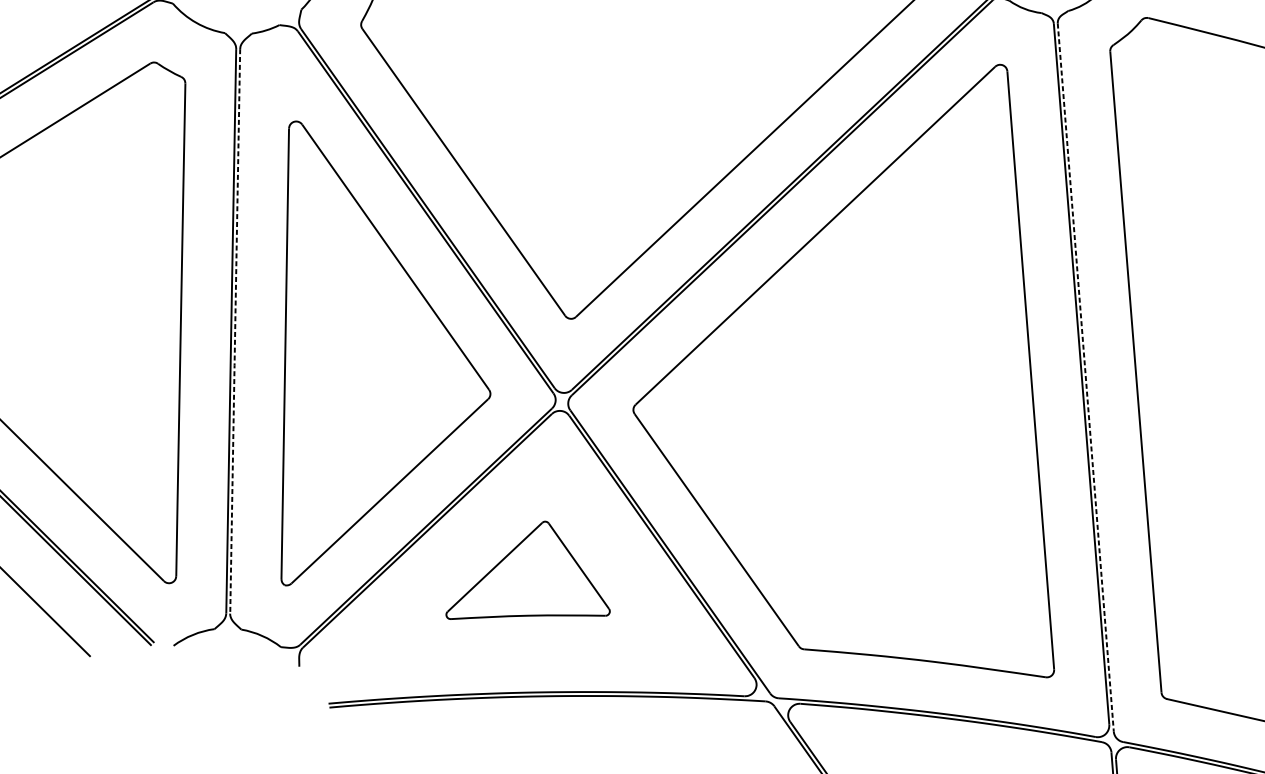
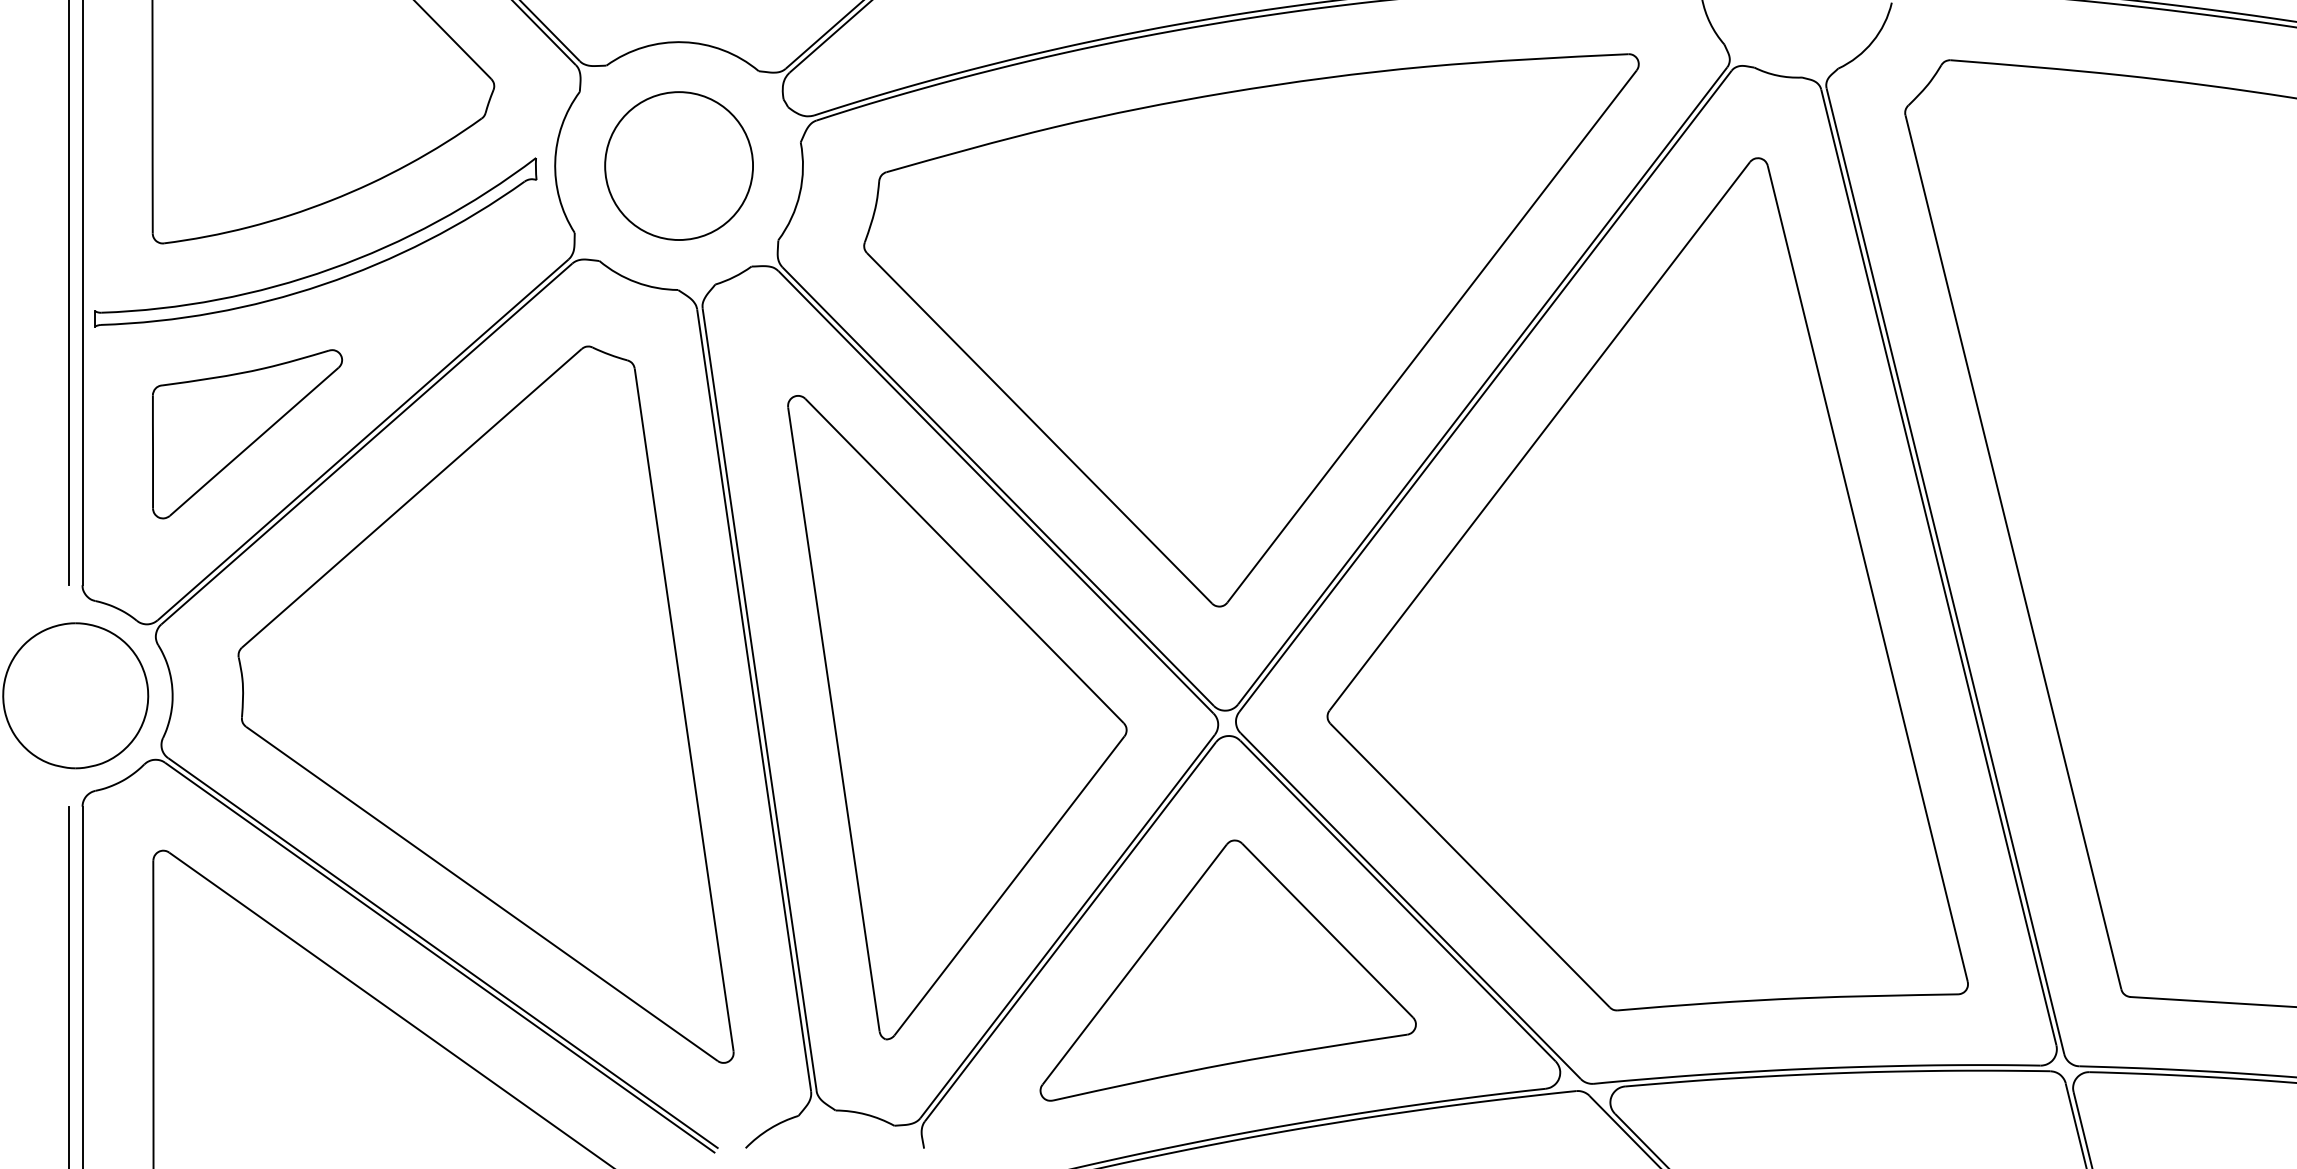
line: (235, 331) -> (759, 700), dashed -> solid
line: (1085, 377) -> (1945, 571), dashed -> solid
part: (533, 576) -> (1227, 970), size x1.67

